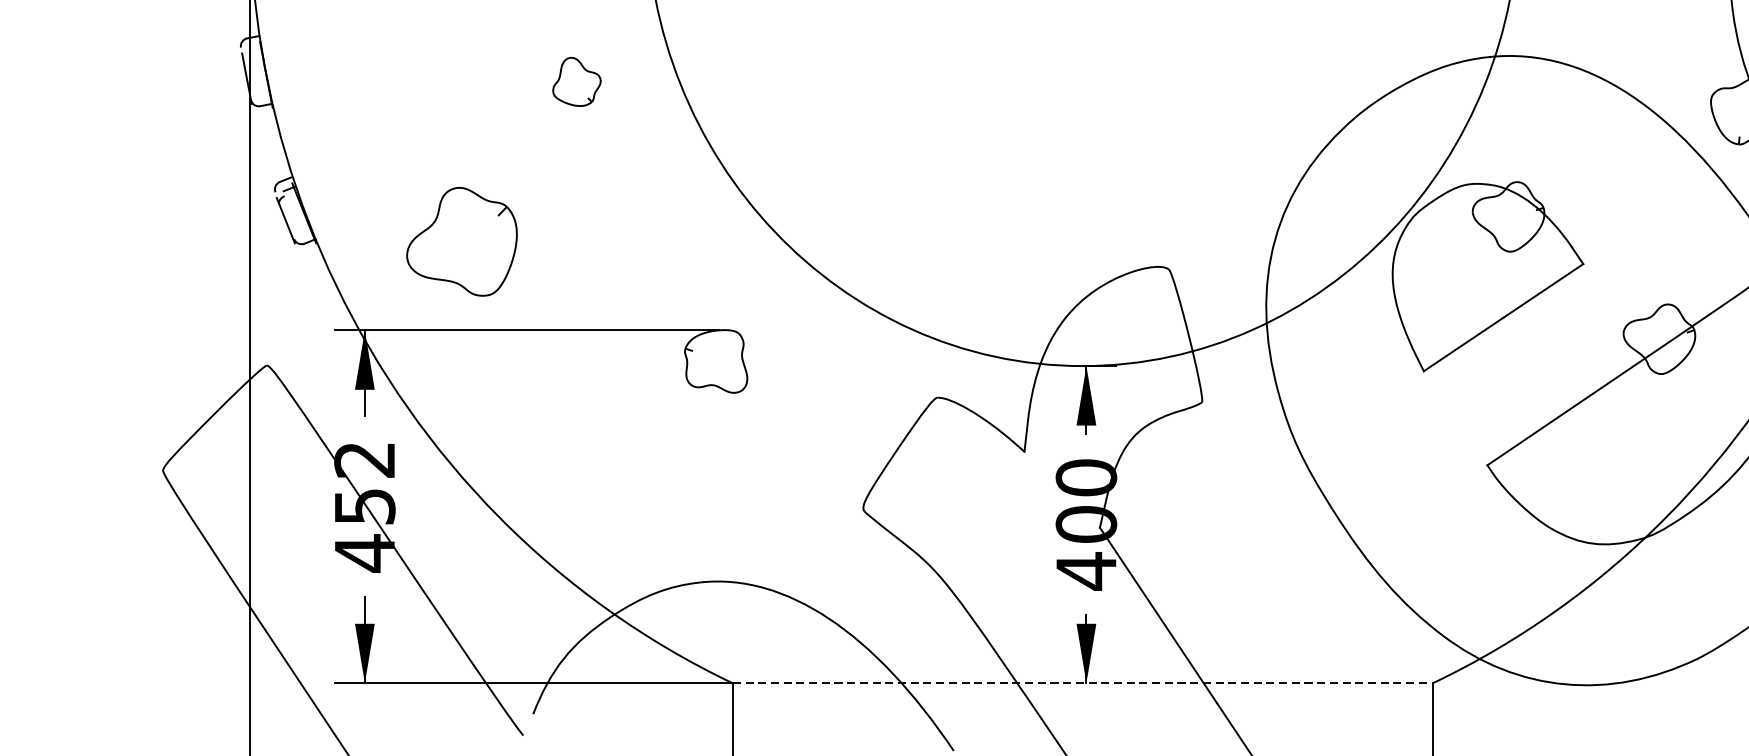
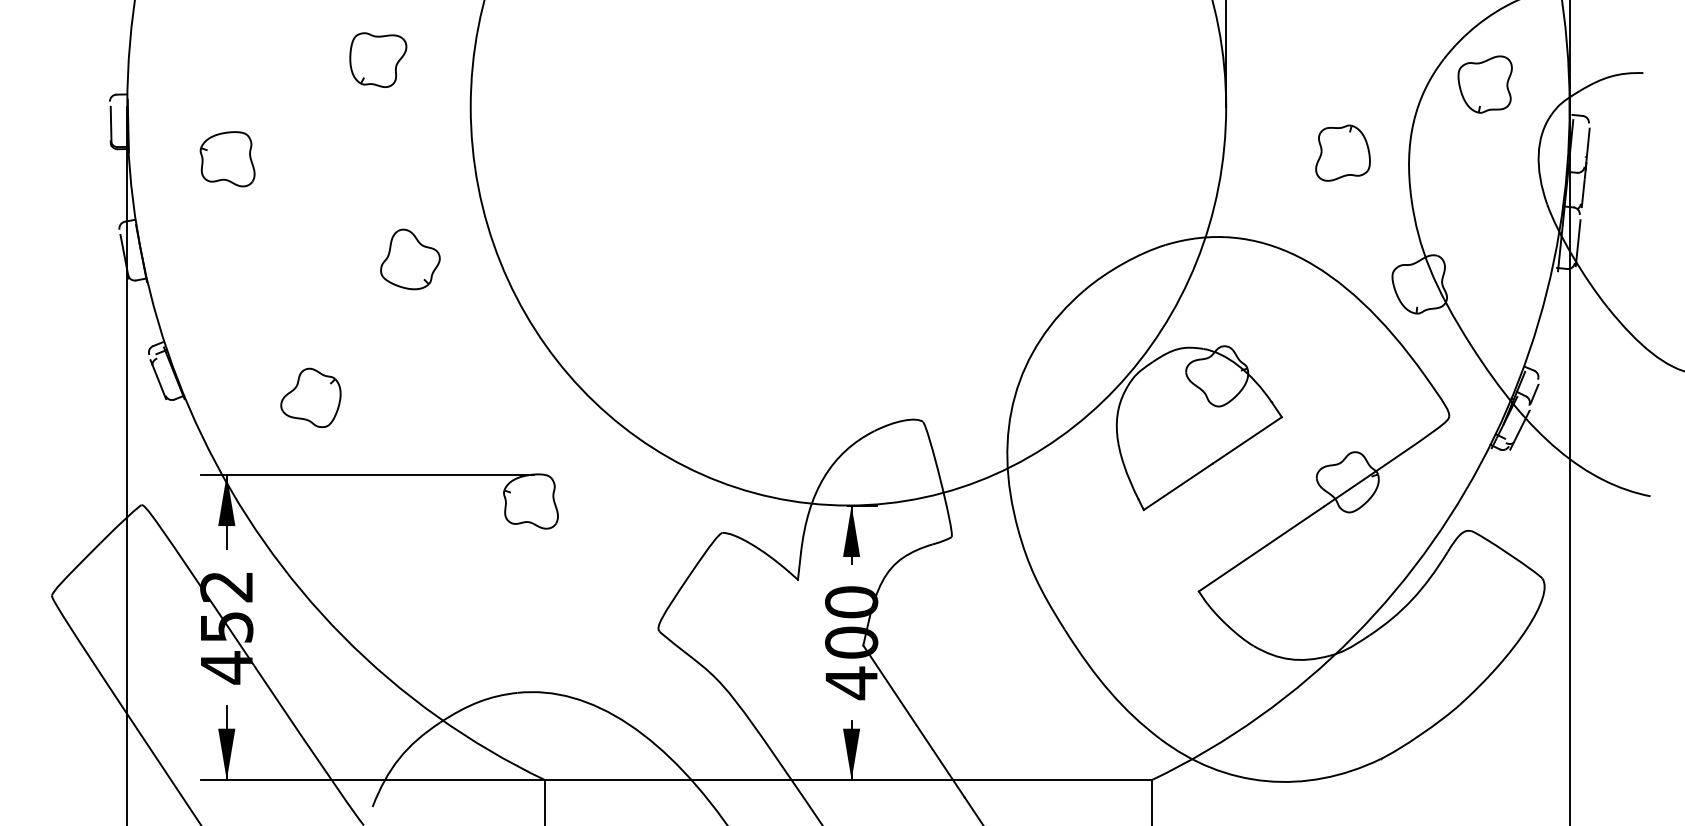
part: (577, 81) -> (410, 259), size x1.43
part: (461, 241) -> (310, 397), size x0.62
line: (1082, 683) -> (848, 780), dashed -> solid

